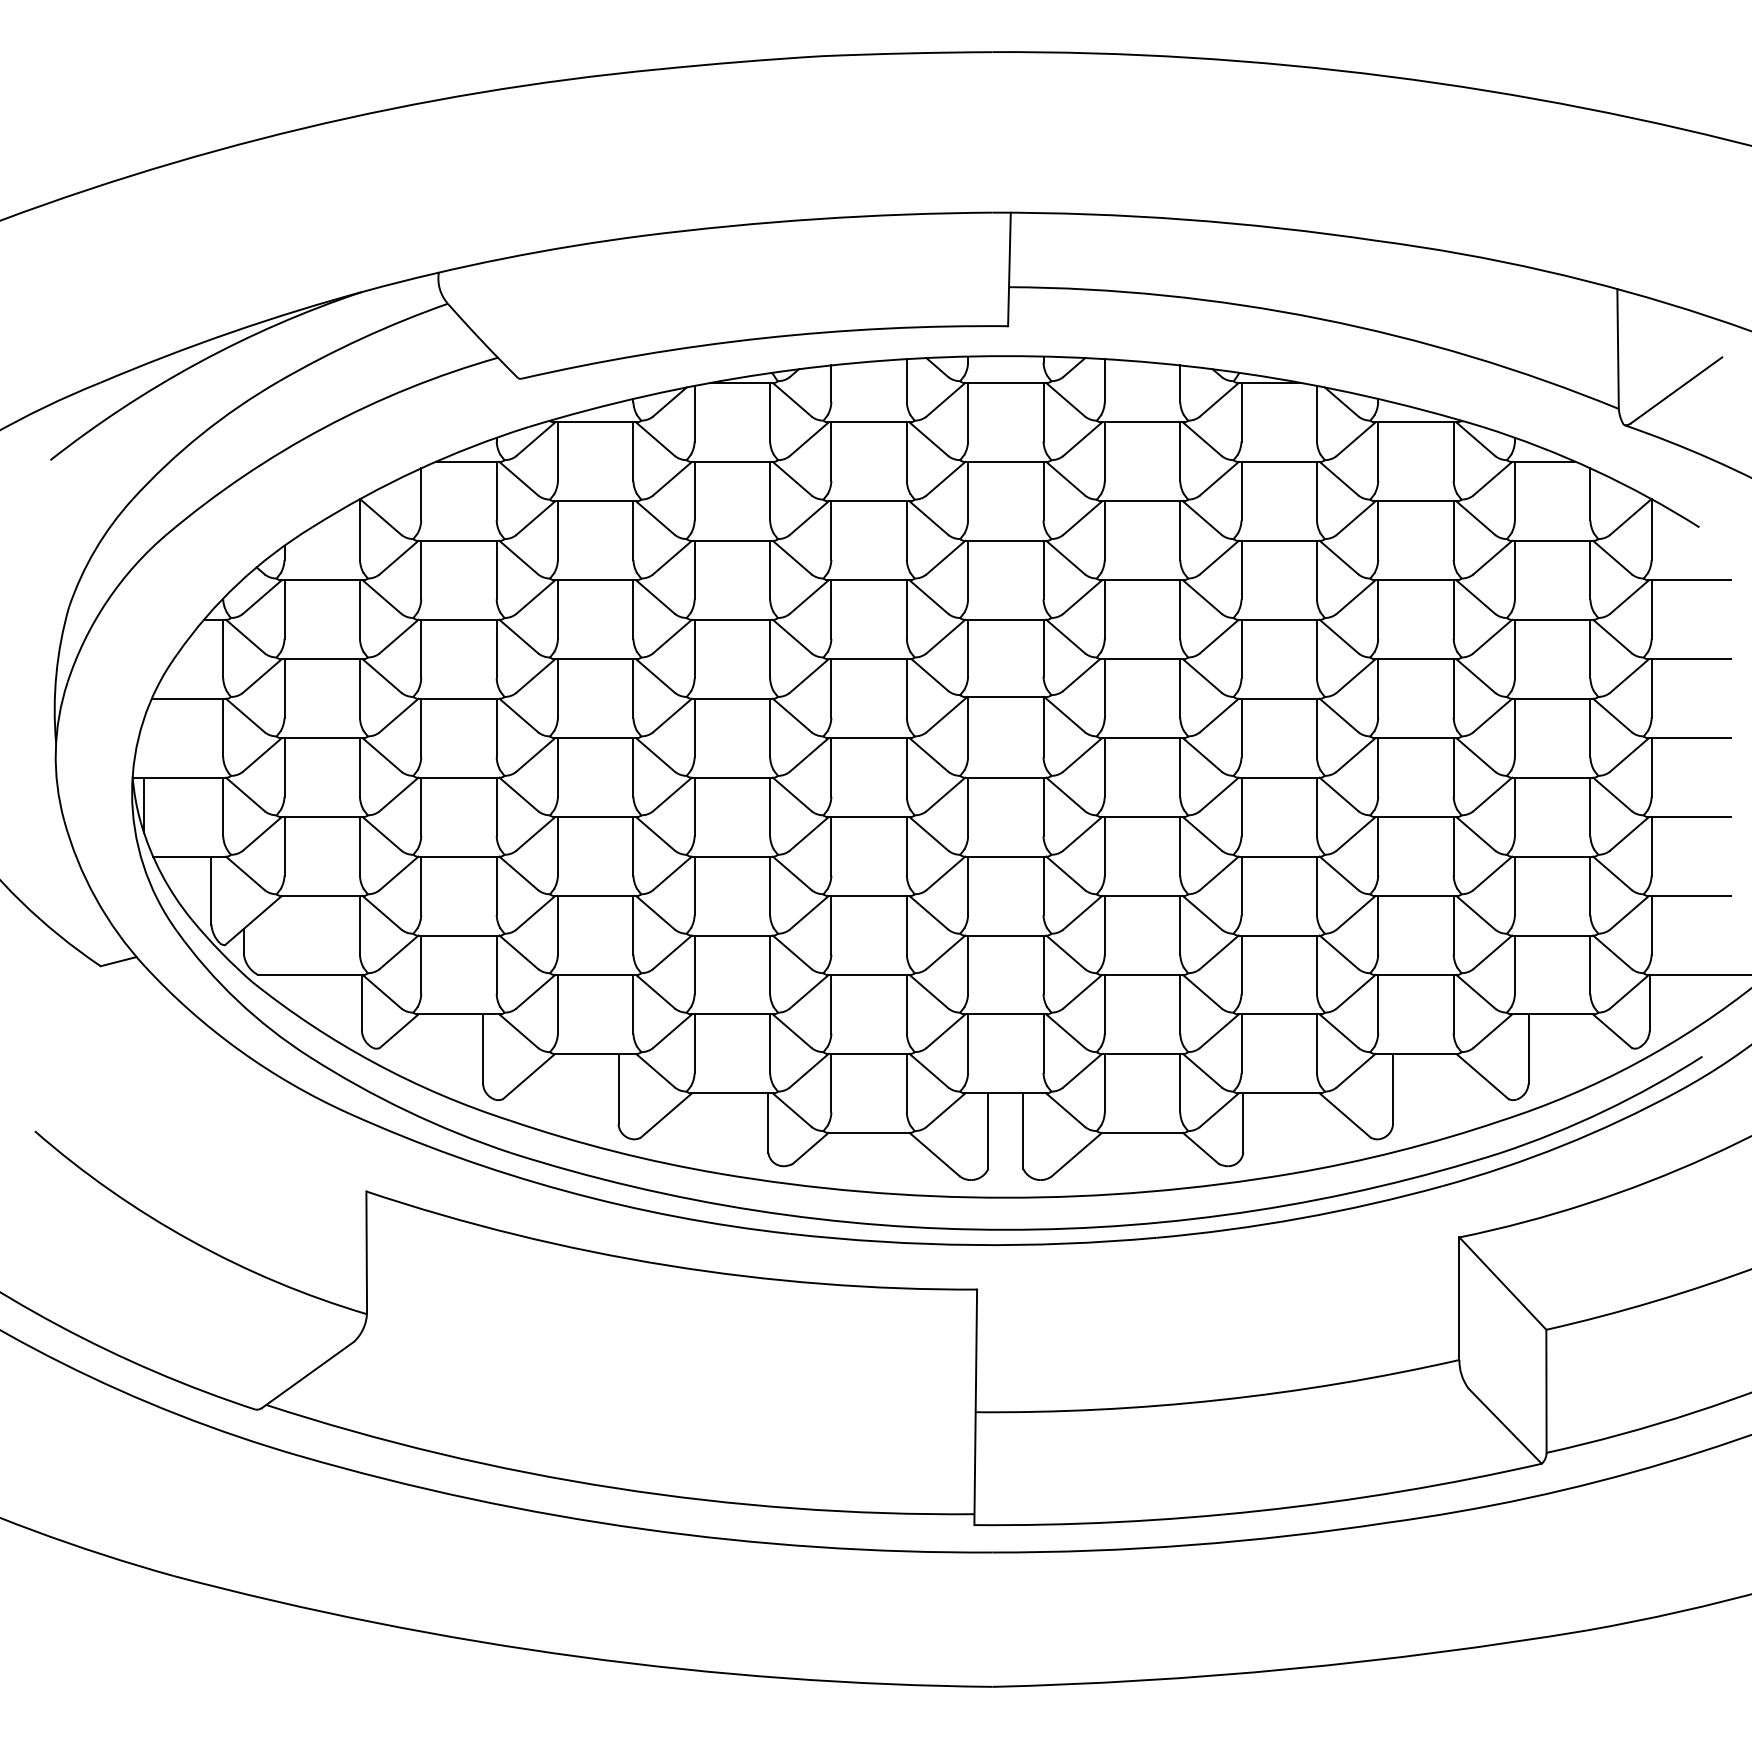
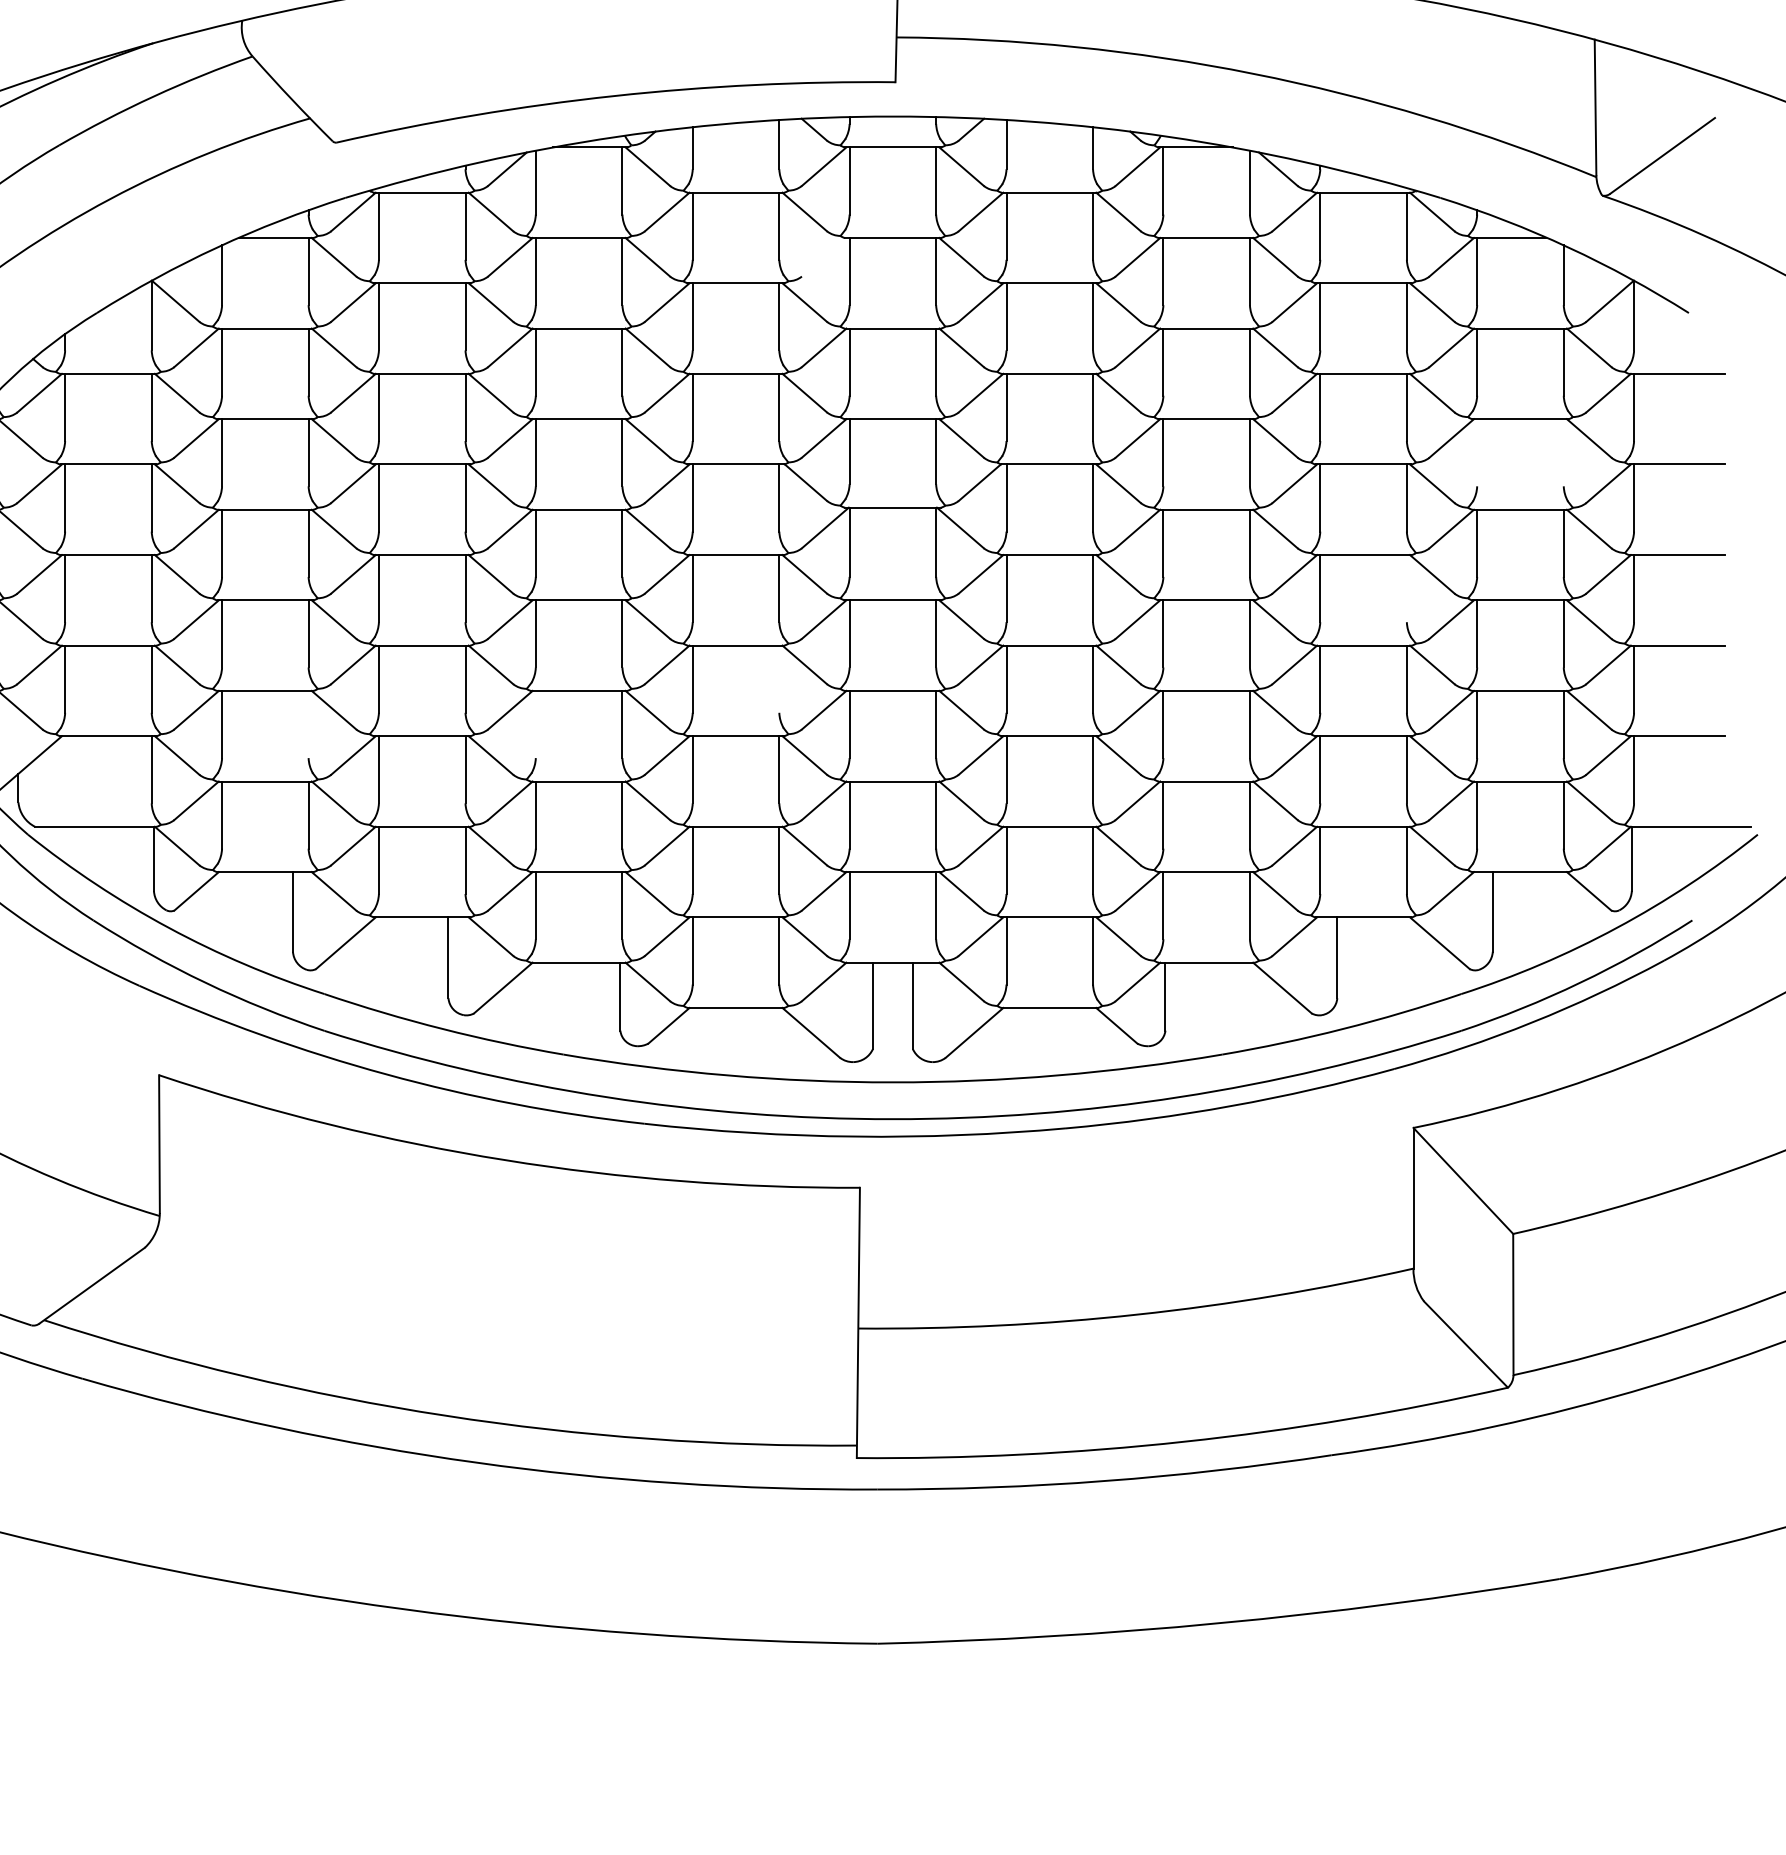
line: (945, 478) -> (823, 256), removed
line: (1514, 648) -> (1476, 452), removed
line: (1590, 648) -> (1563, 452), removed
line: (1453, 767) -> (1406, 588), removed
line: (906, 846) -> (778, 679), removed
line: (496, 885) -> (308, 724), removed
line: (694, 885) -> (535, 724), removed

